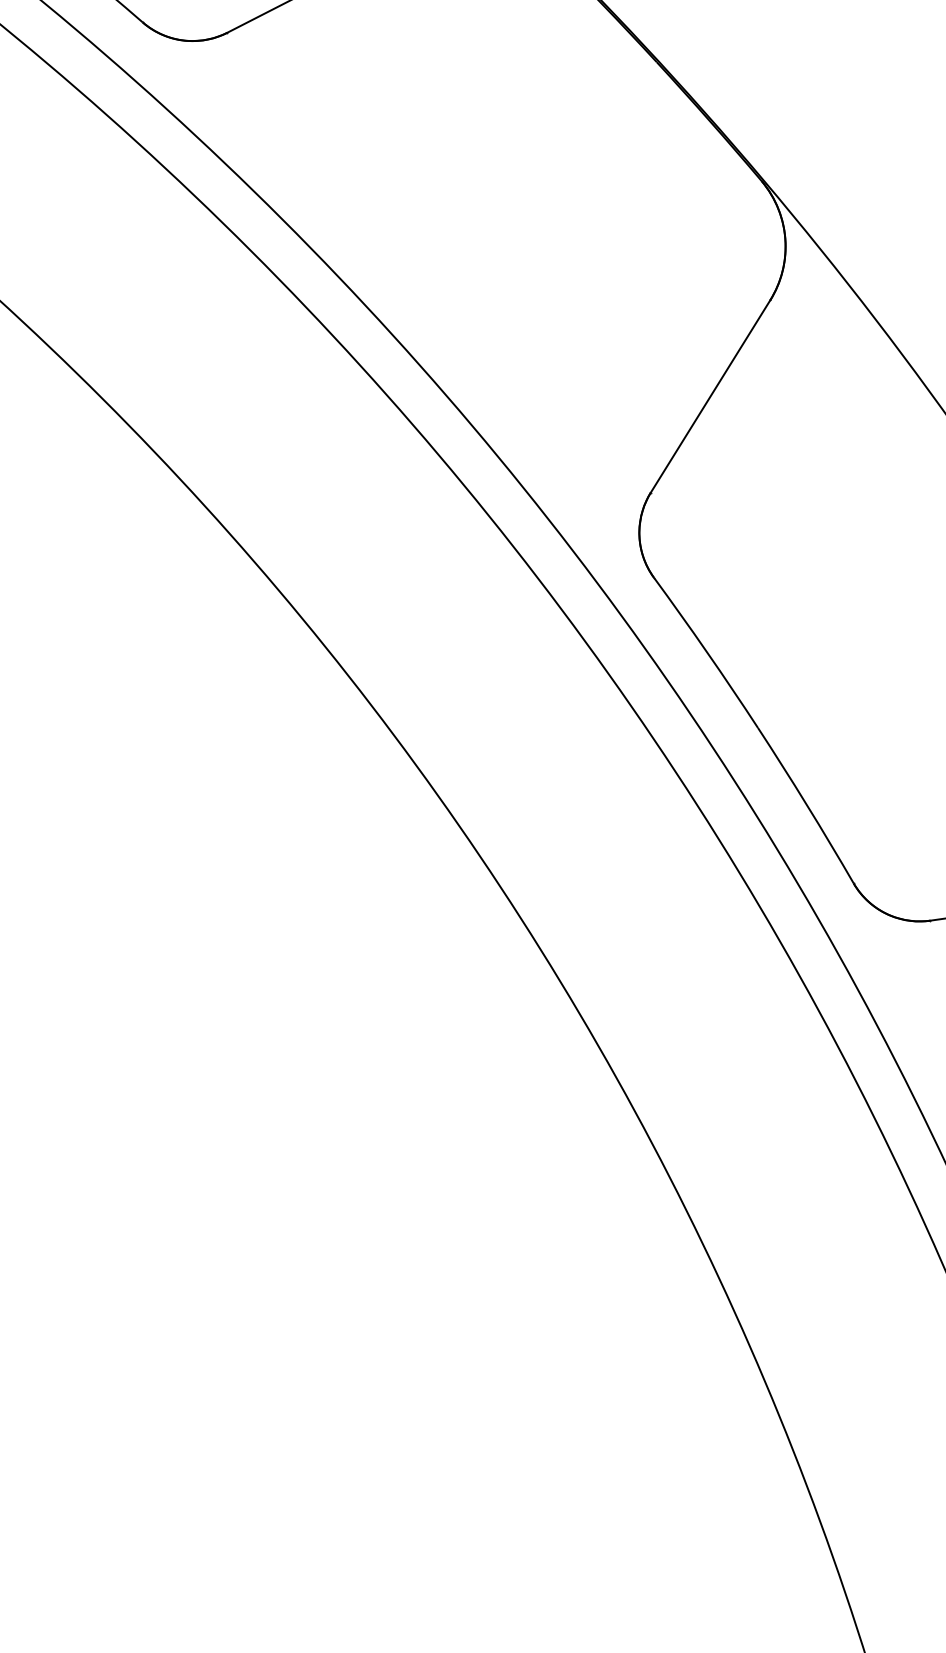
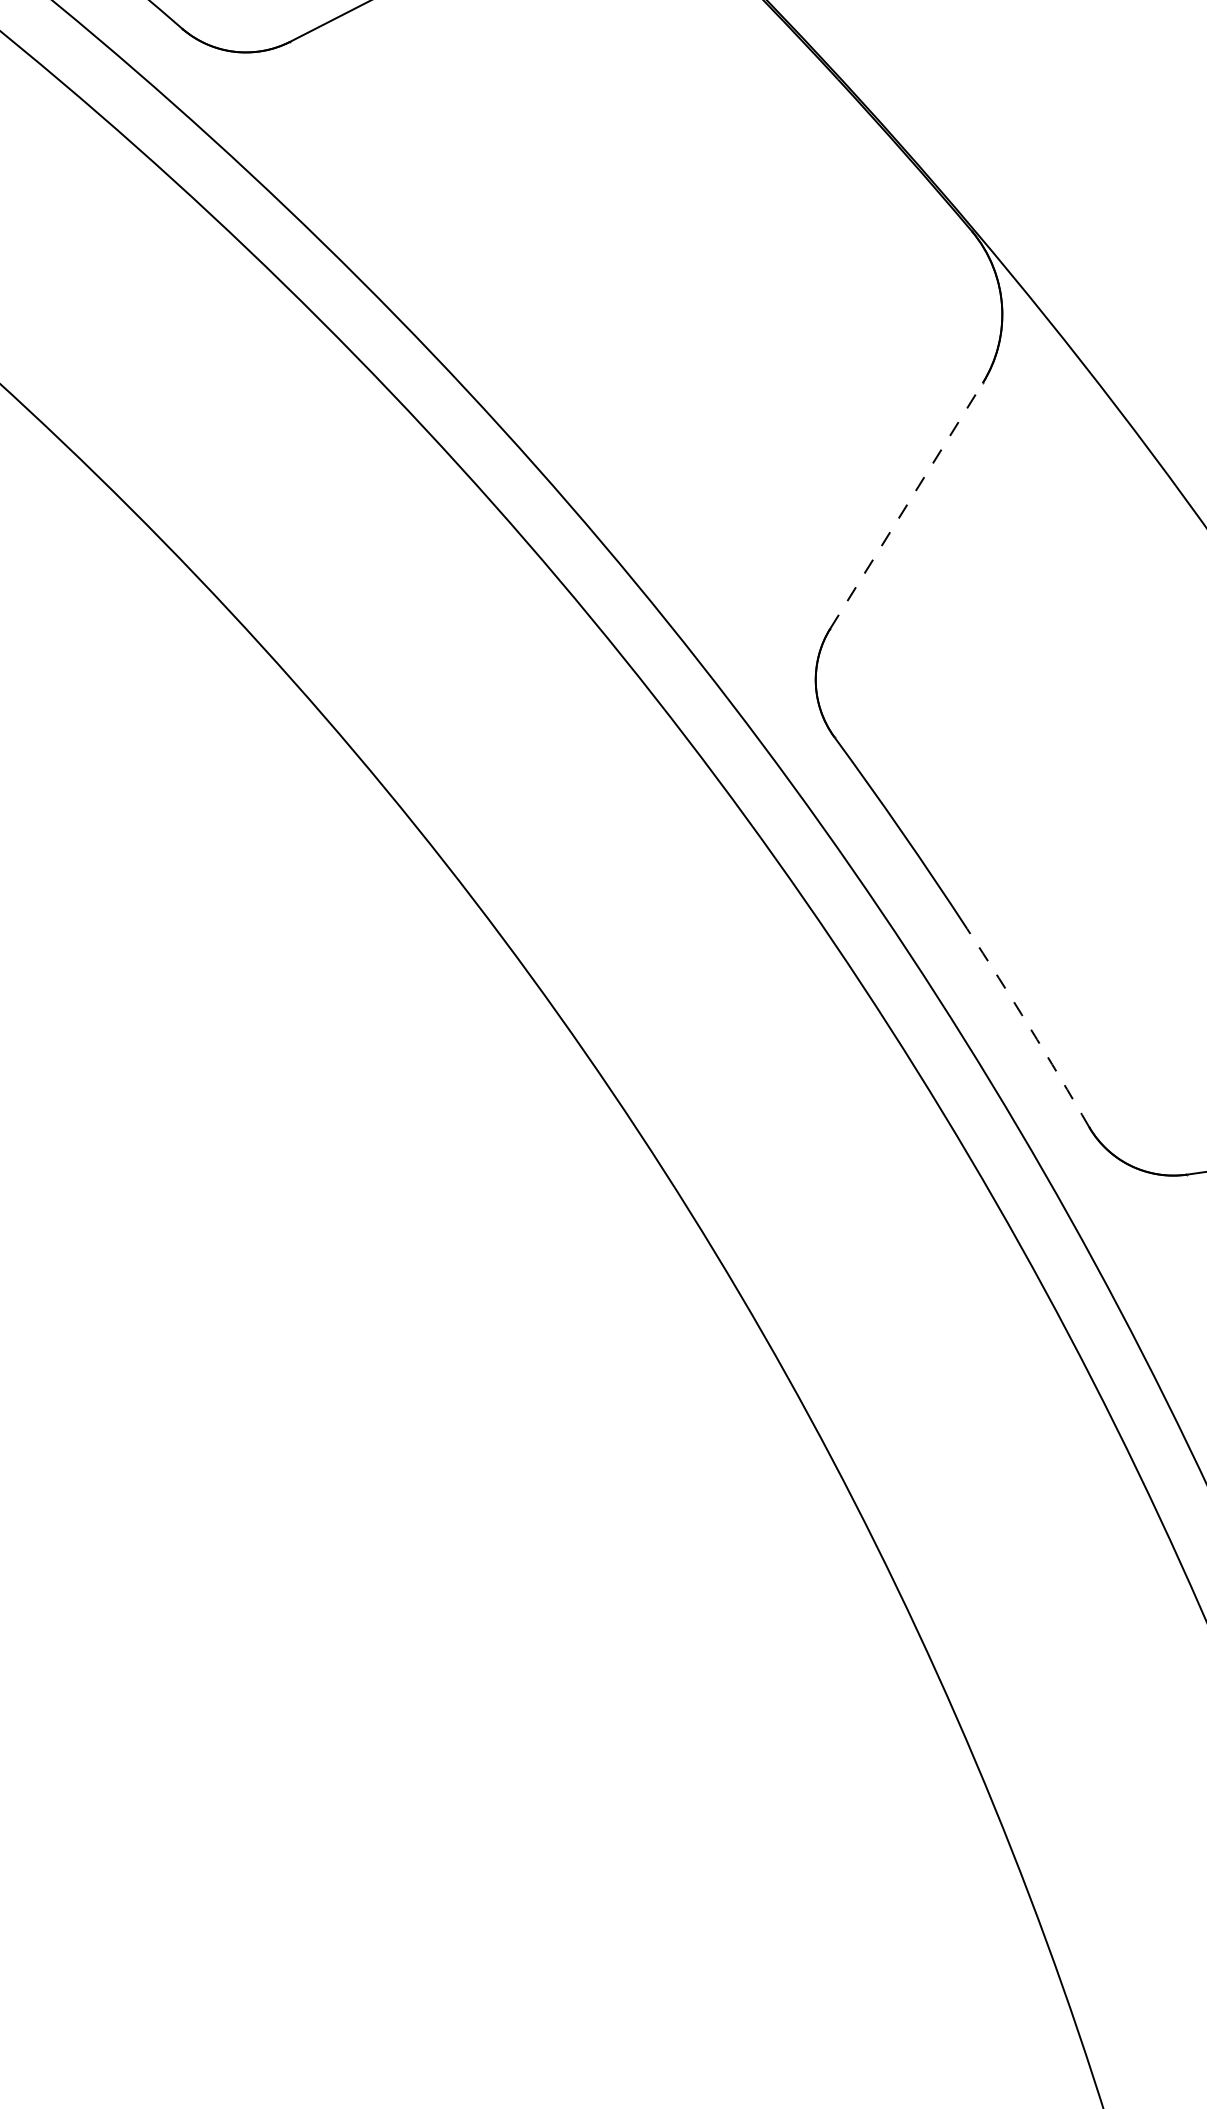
line: (710, 396) -> (906, 505), solid -> dashed
arc: (806, 805) -> (1028, 1027), solid -> dashed

